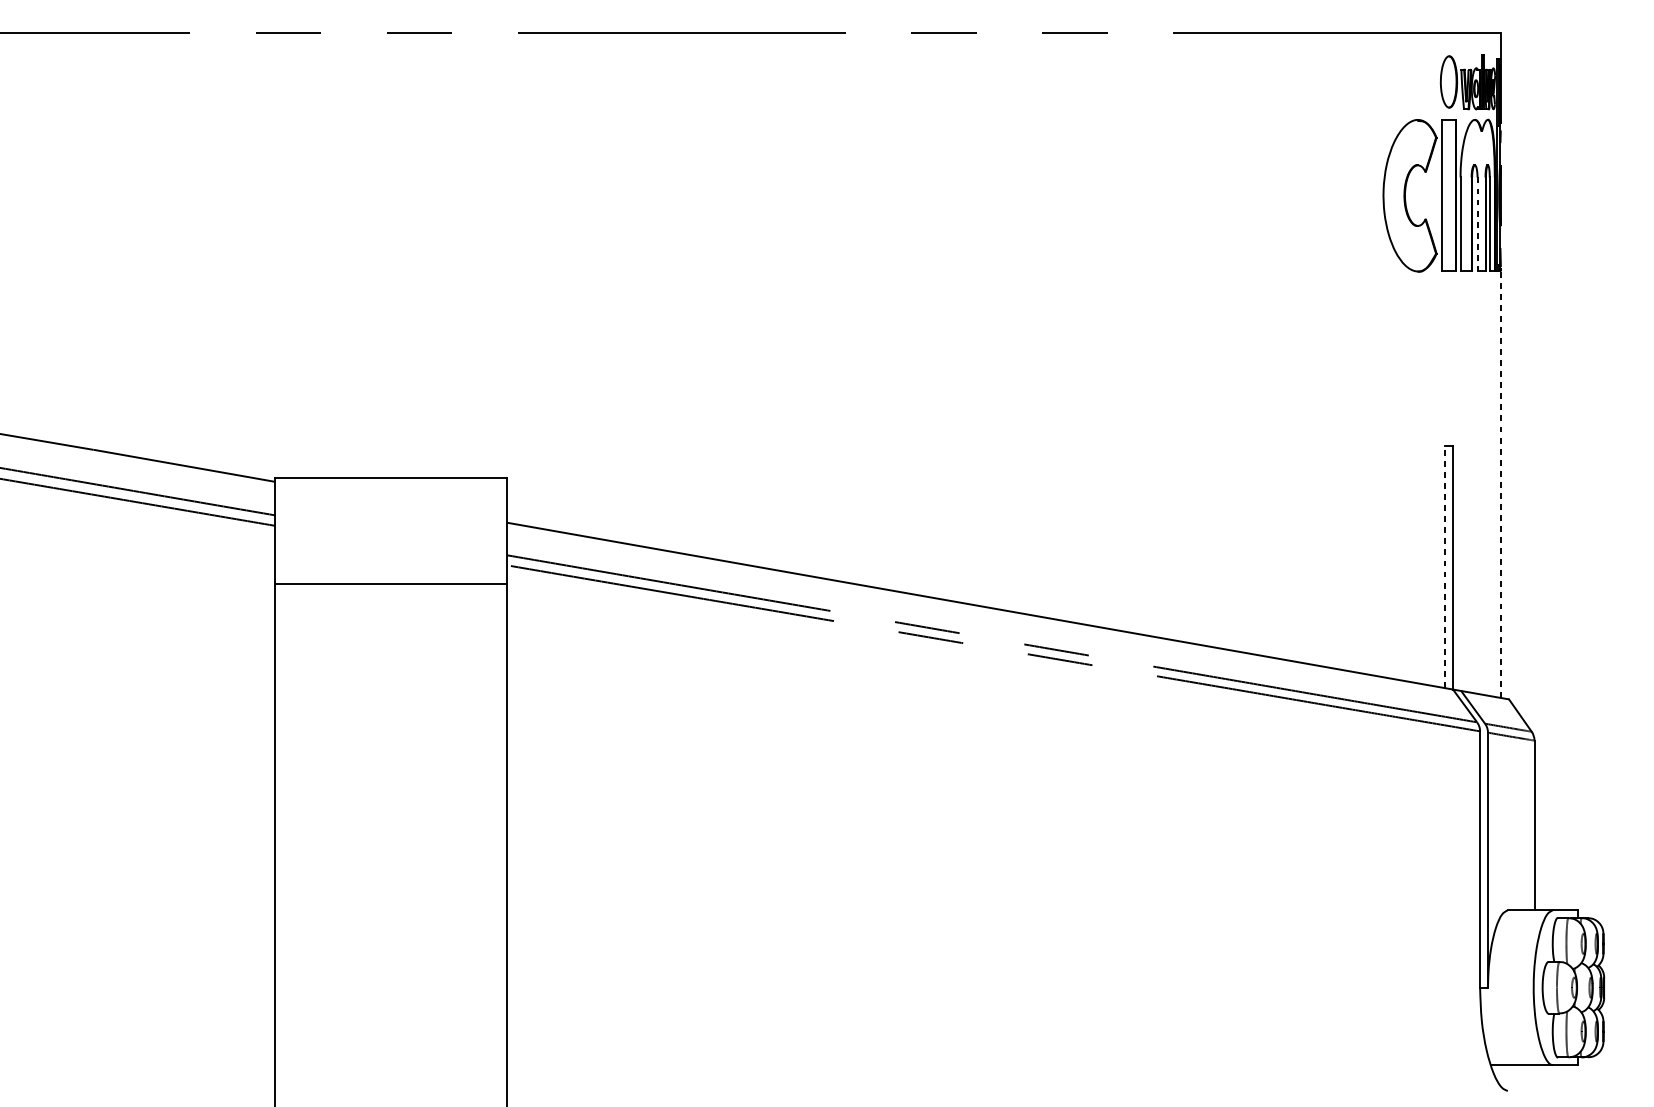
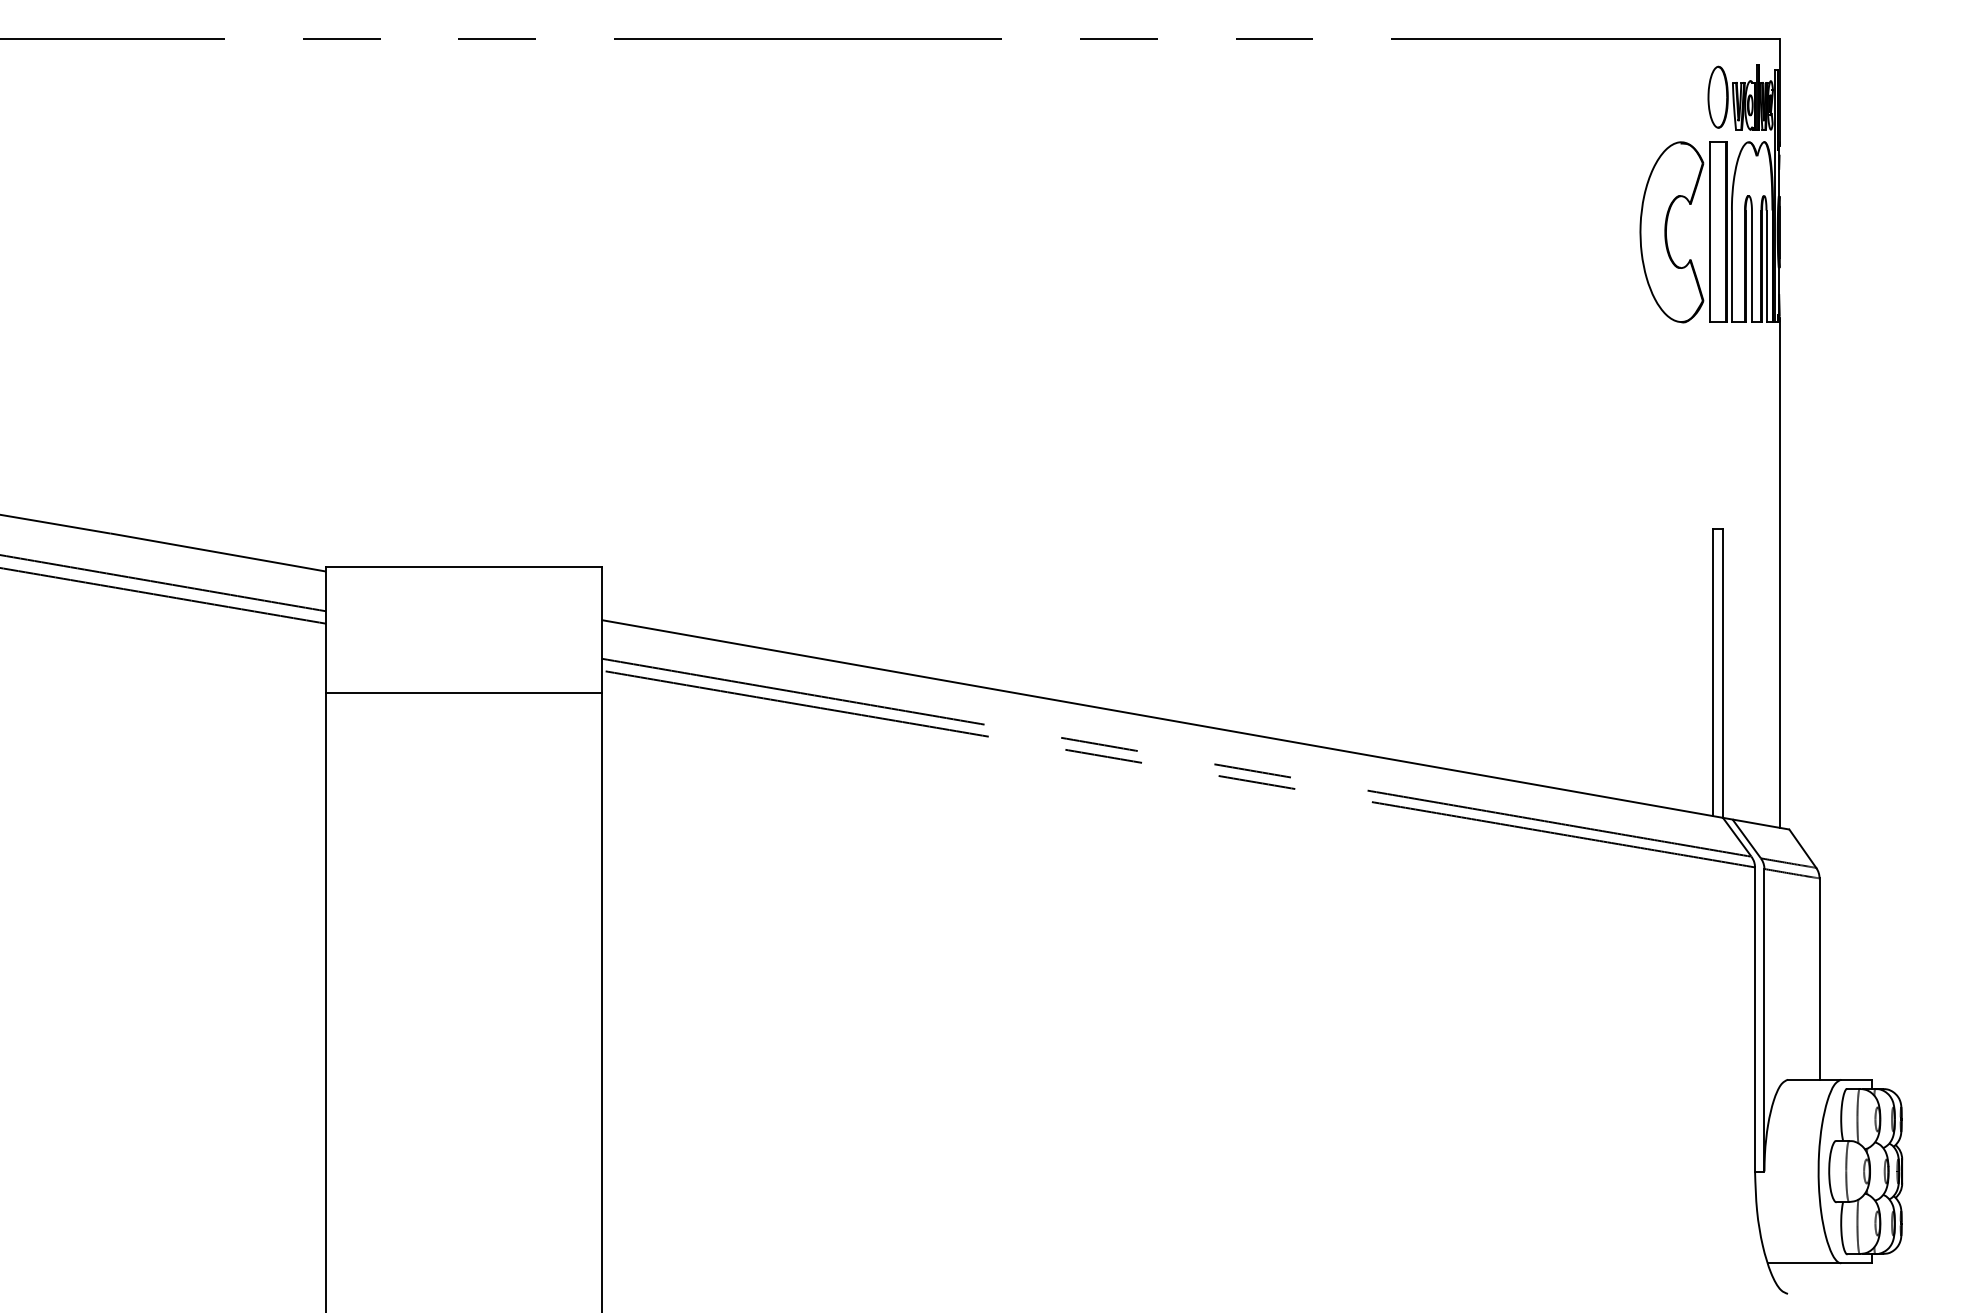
line: (1477, 224) -> (1751, 266), dashed -> solid
line: (1500, 482) -> (1779, 572), dashed -> solid
line: (1445, 566) -> (1713, 672), dashed -> solid

